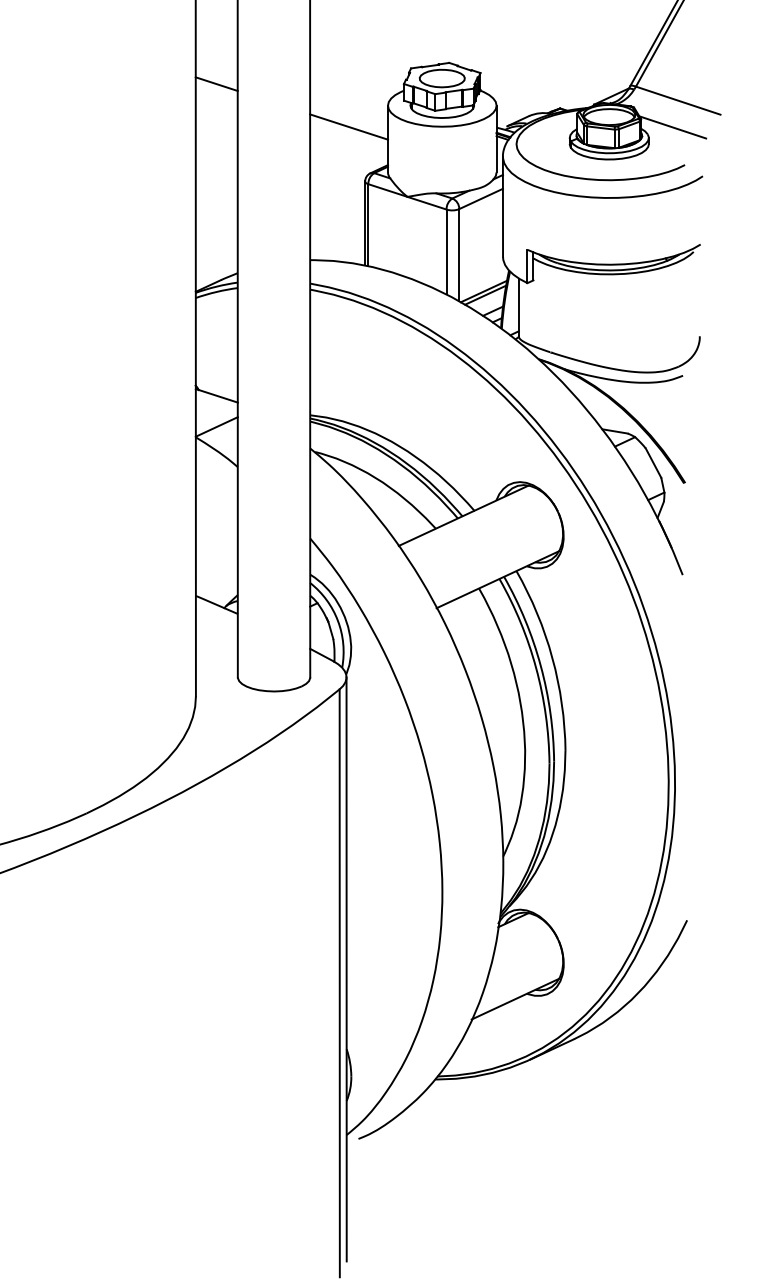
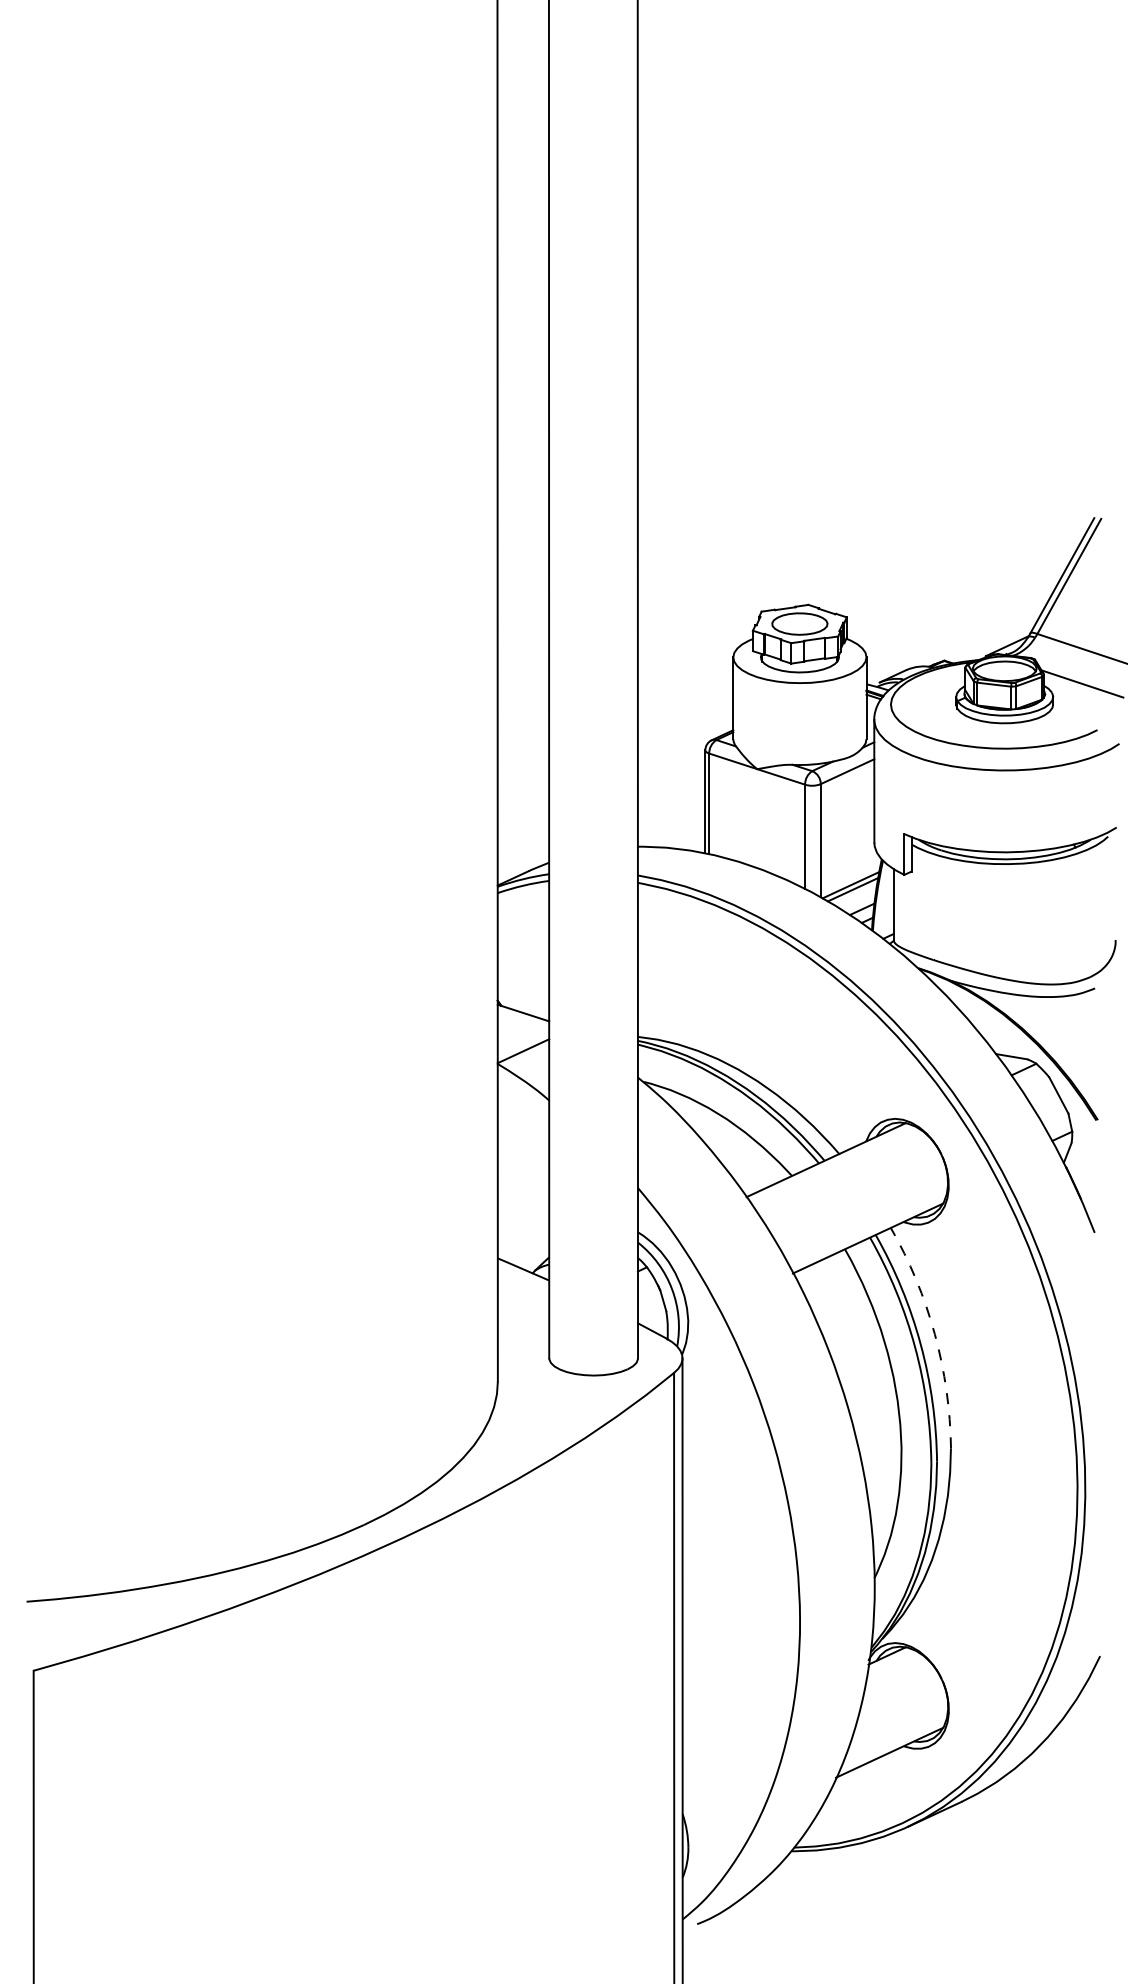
line: (216, 83) -> (523, 630), removed
line: (348, 127) -> (685, 683), removed
arc: (552, 657) -> (934, 1334), solid -> dashed

